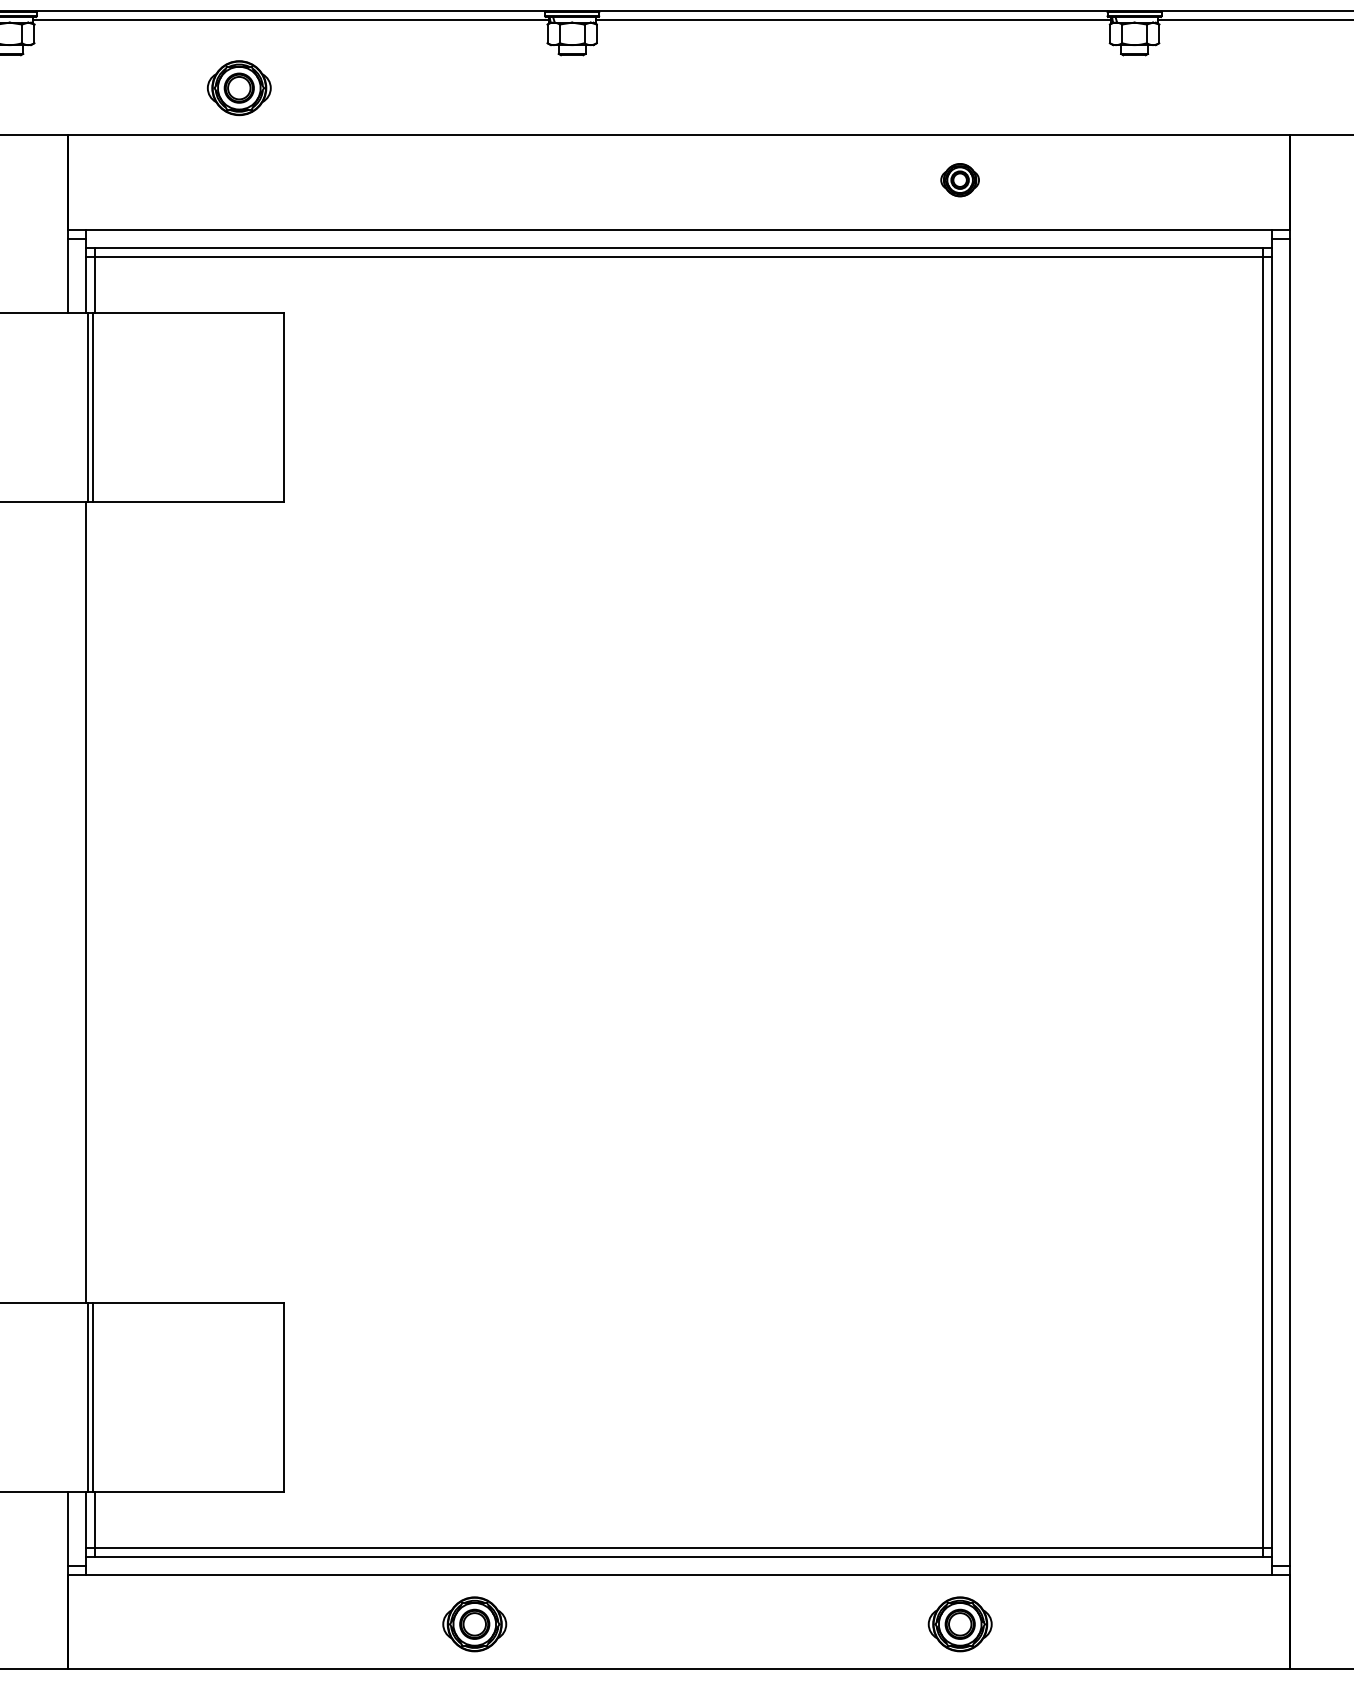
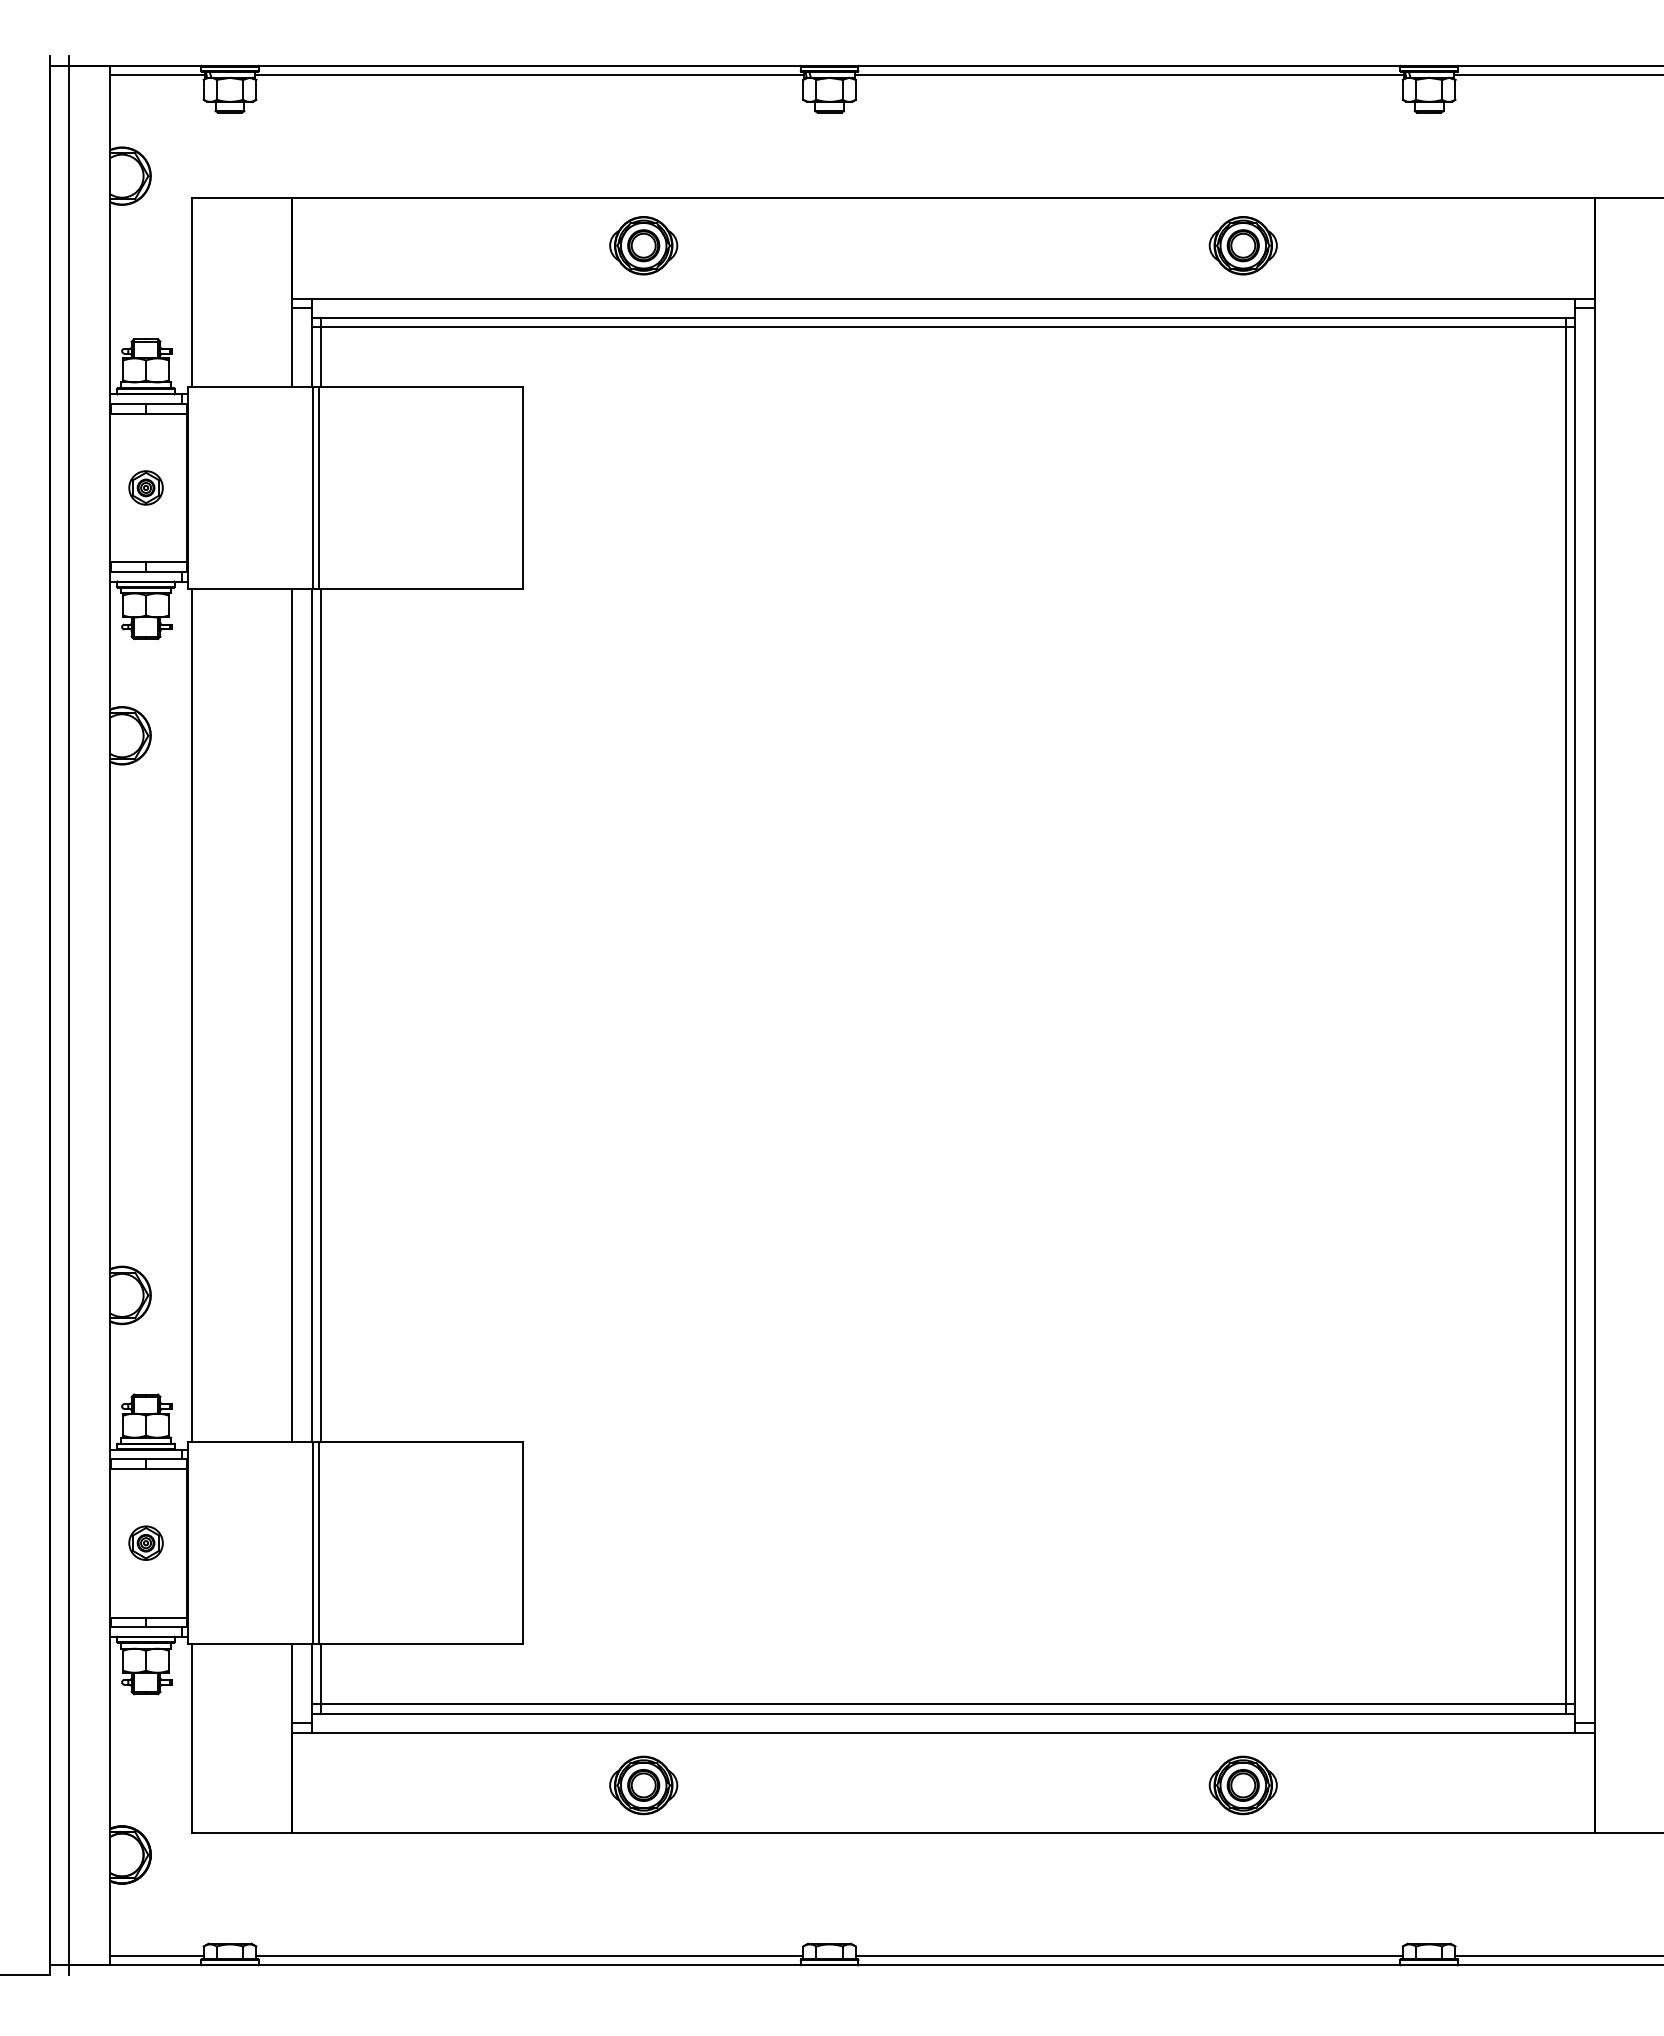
part: (239, 87) -> (643, 245), moved
part: (959, 179) -> (1242, 245), size x1.67
line: (68, 902) -> (292, 1015), added
line: (95, 902) -> (321, 1015), added
part: (474, 1624) -> (643, 1785), moved

